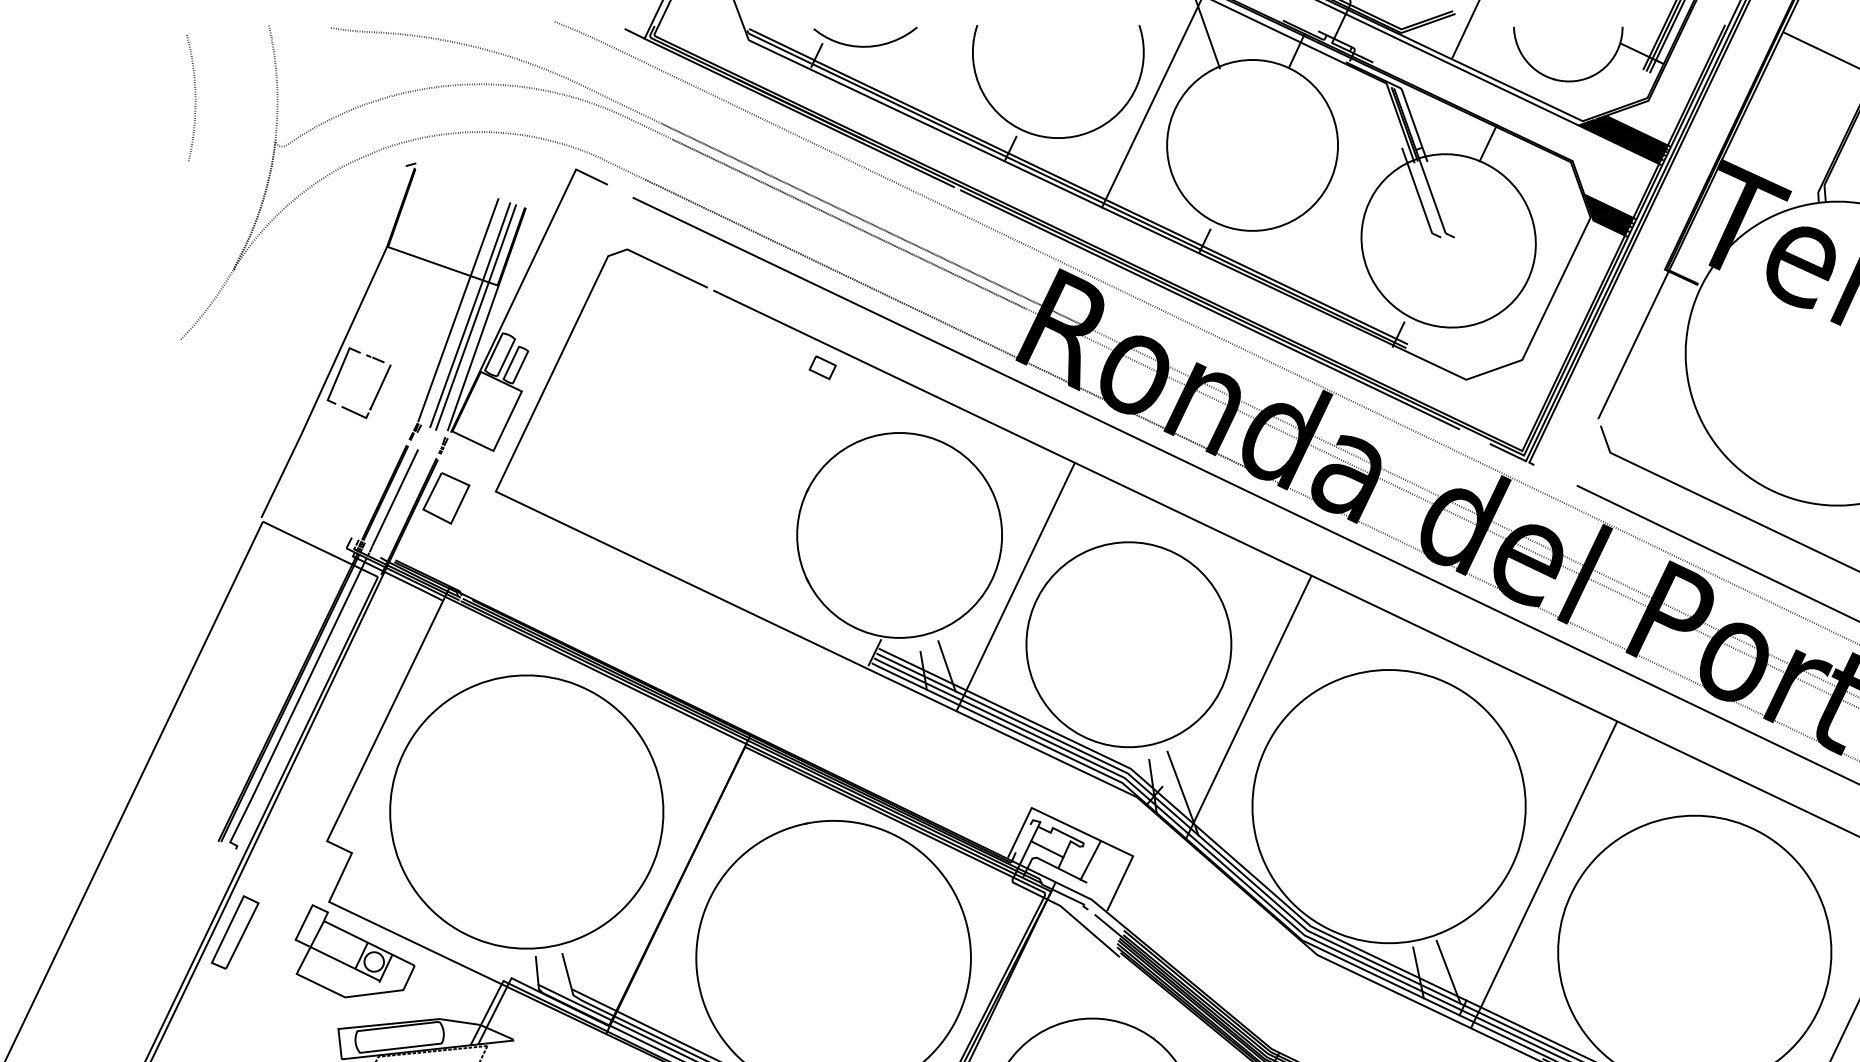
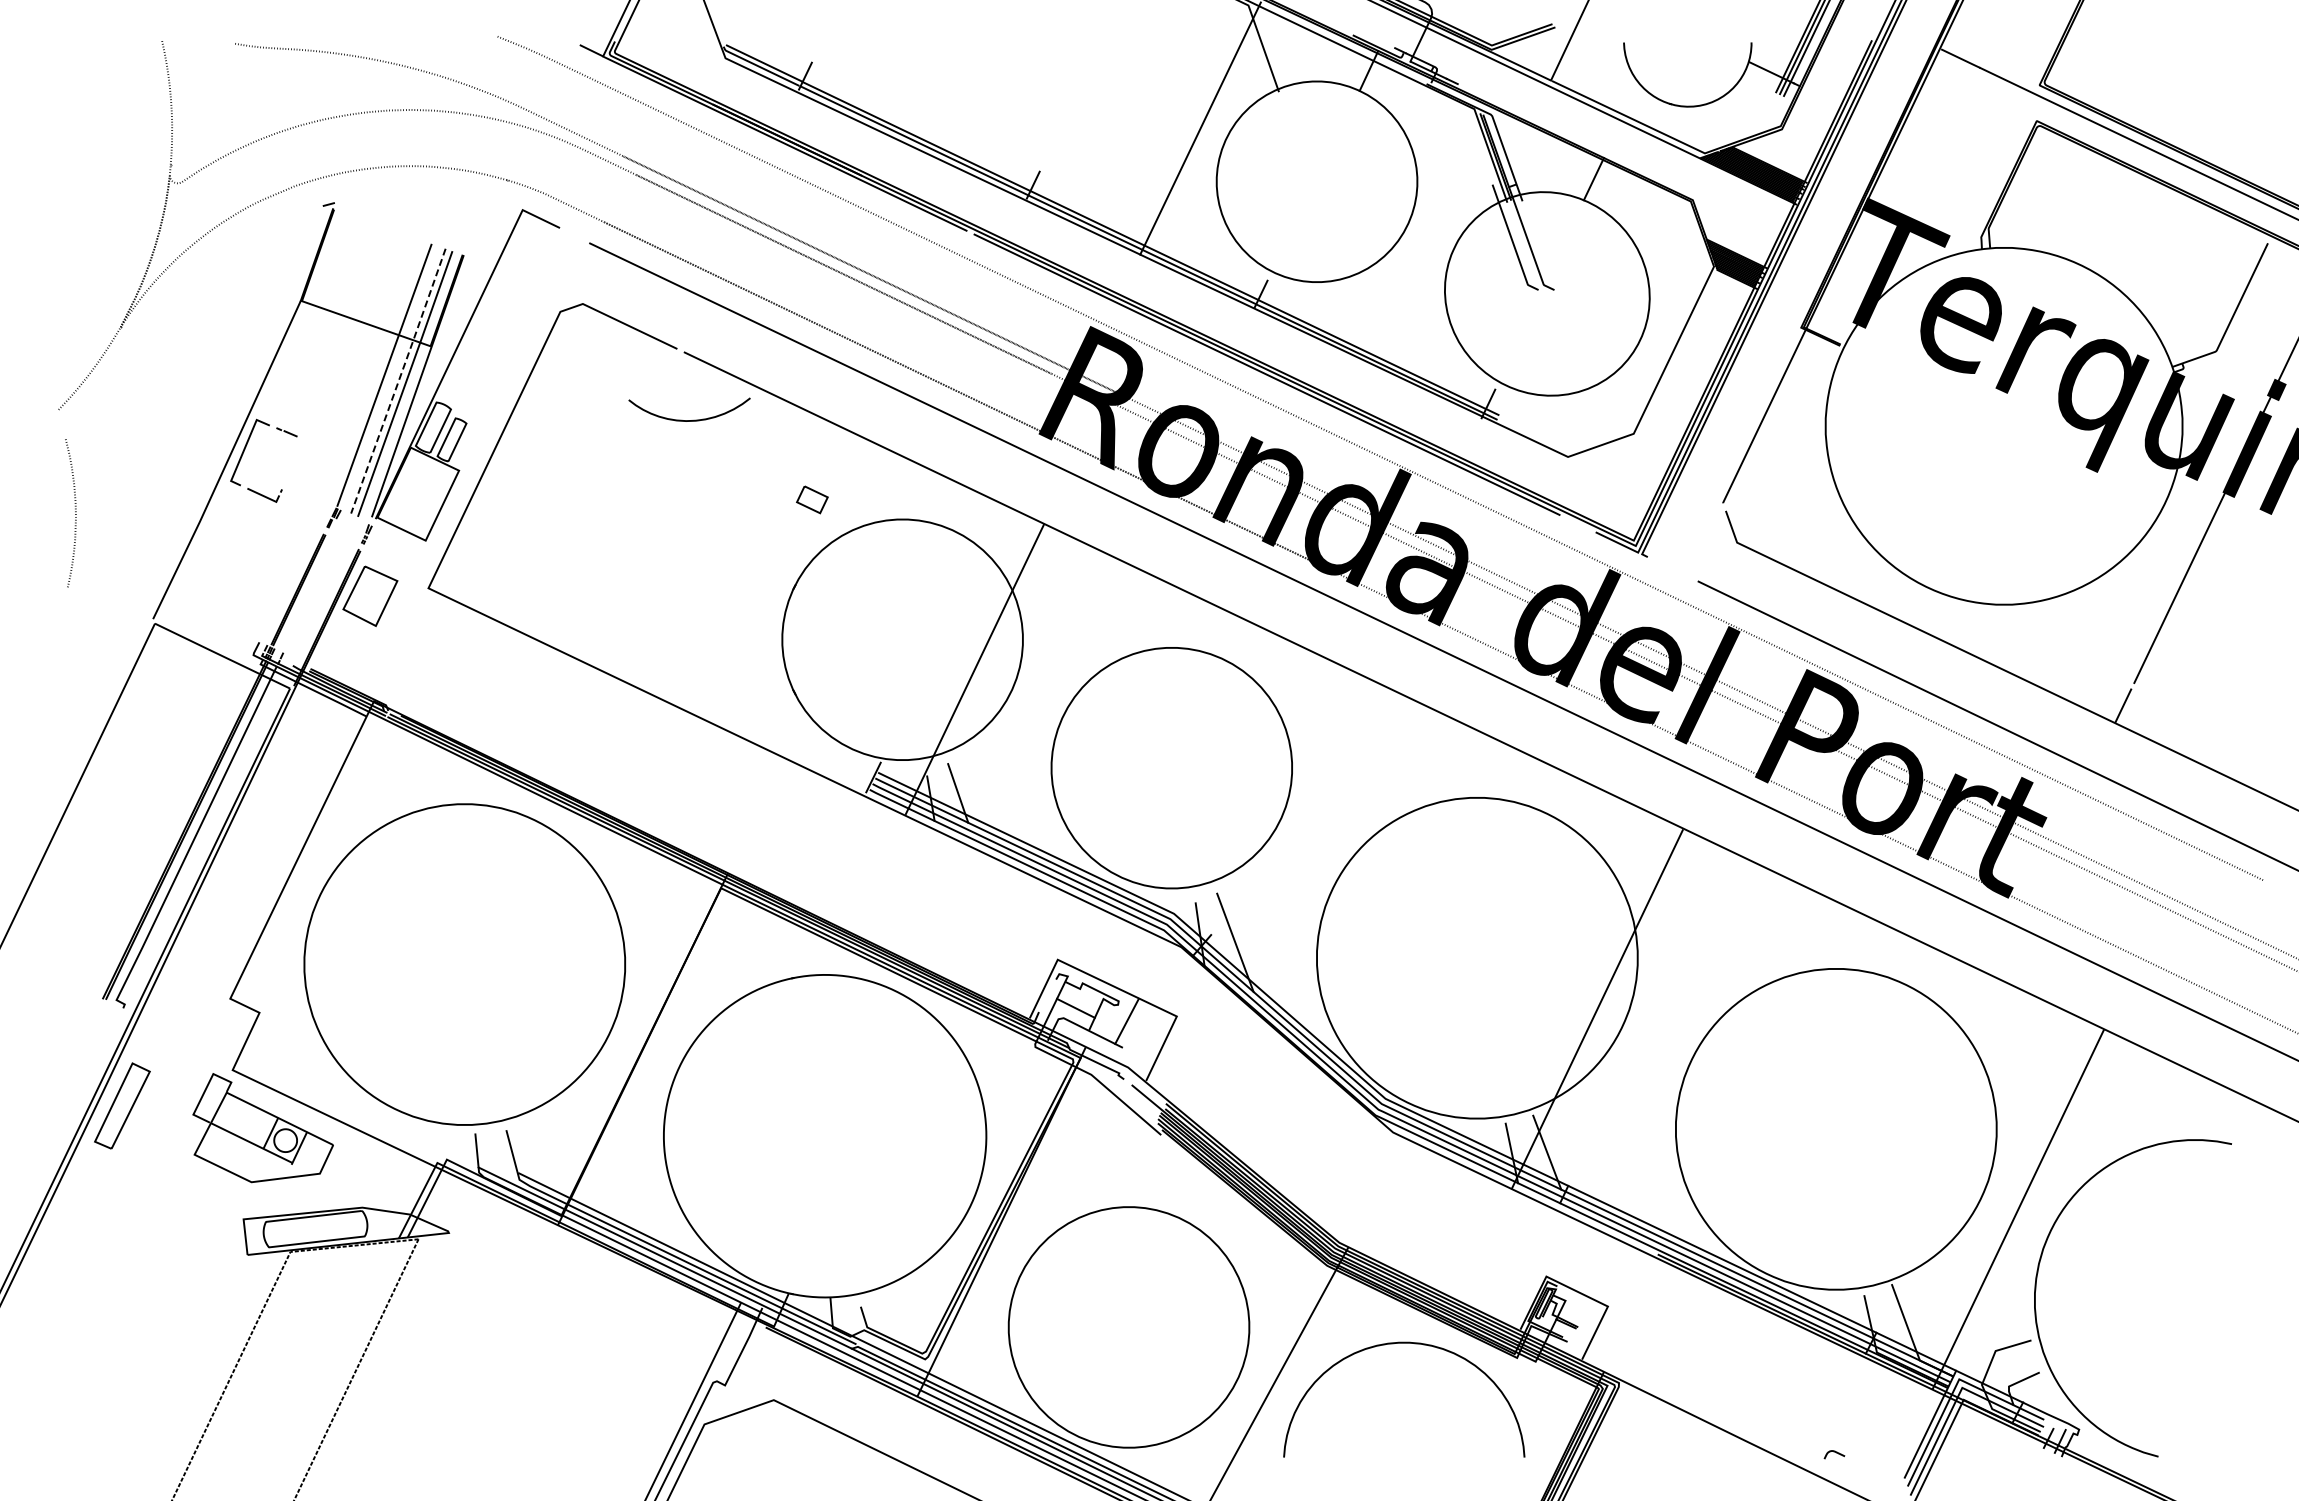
curve: (868, 45) -> (693, 419), moved
curve: (195, 97) -> (75, 512), moved
curve: (1051, 136) -> (1080, 171), removed
line: (470, 314) -> (398, 380), solid -> dashed
part: (822, 367) -> (812, 499), moved
line: (380, 387) -> (292, 465), removed
line: (395, 497) -> (310, 595), removed
line: (1015, 587) -> (974, 669), moved
line: (1248, 708) -> (1312, 842), removed
line: (1544, 874) -> (1597, 1009), moved

